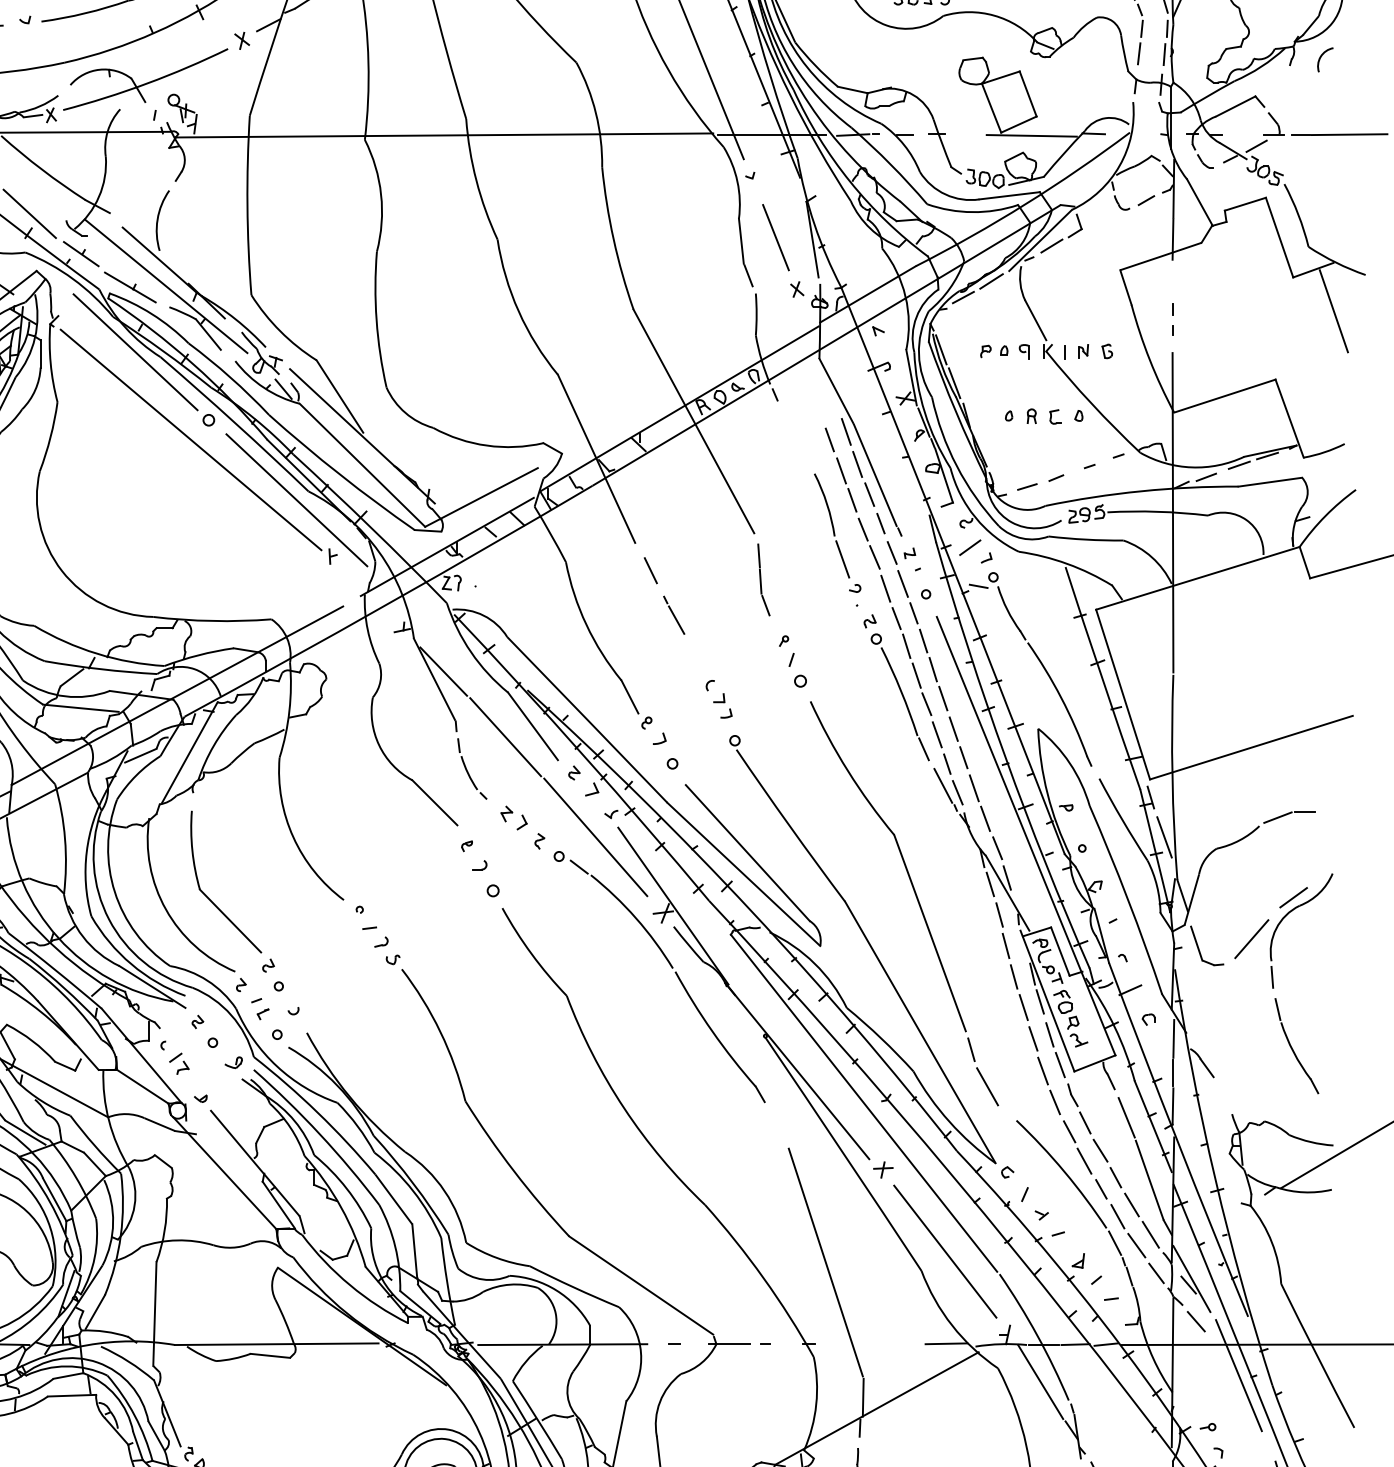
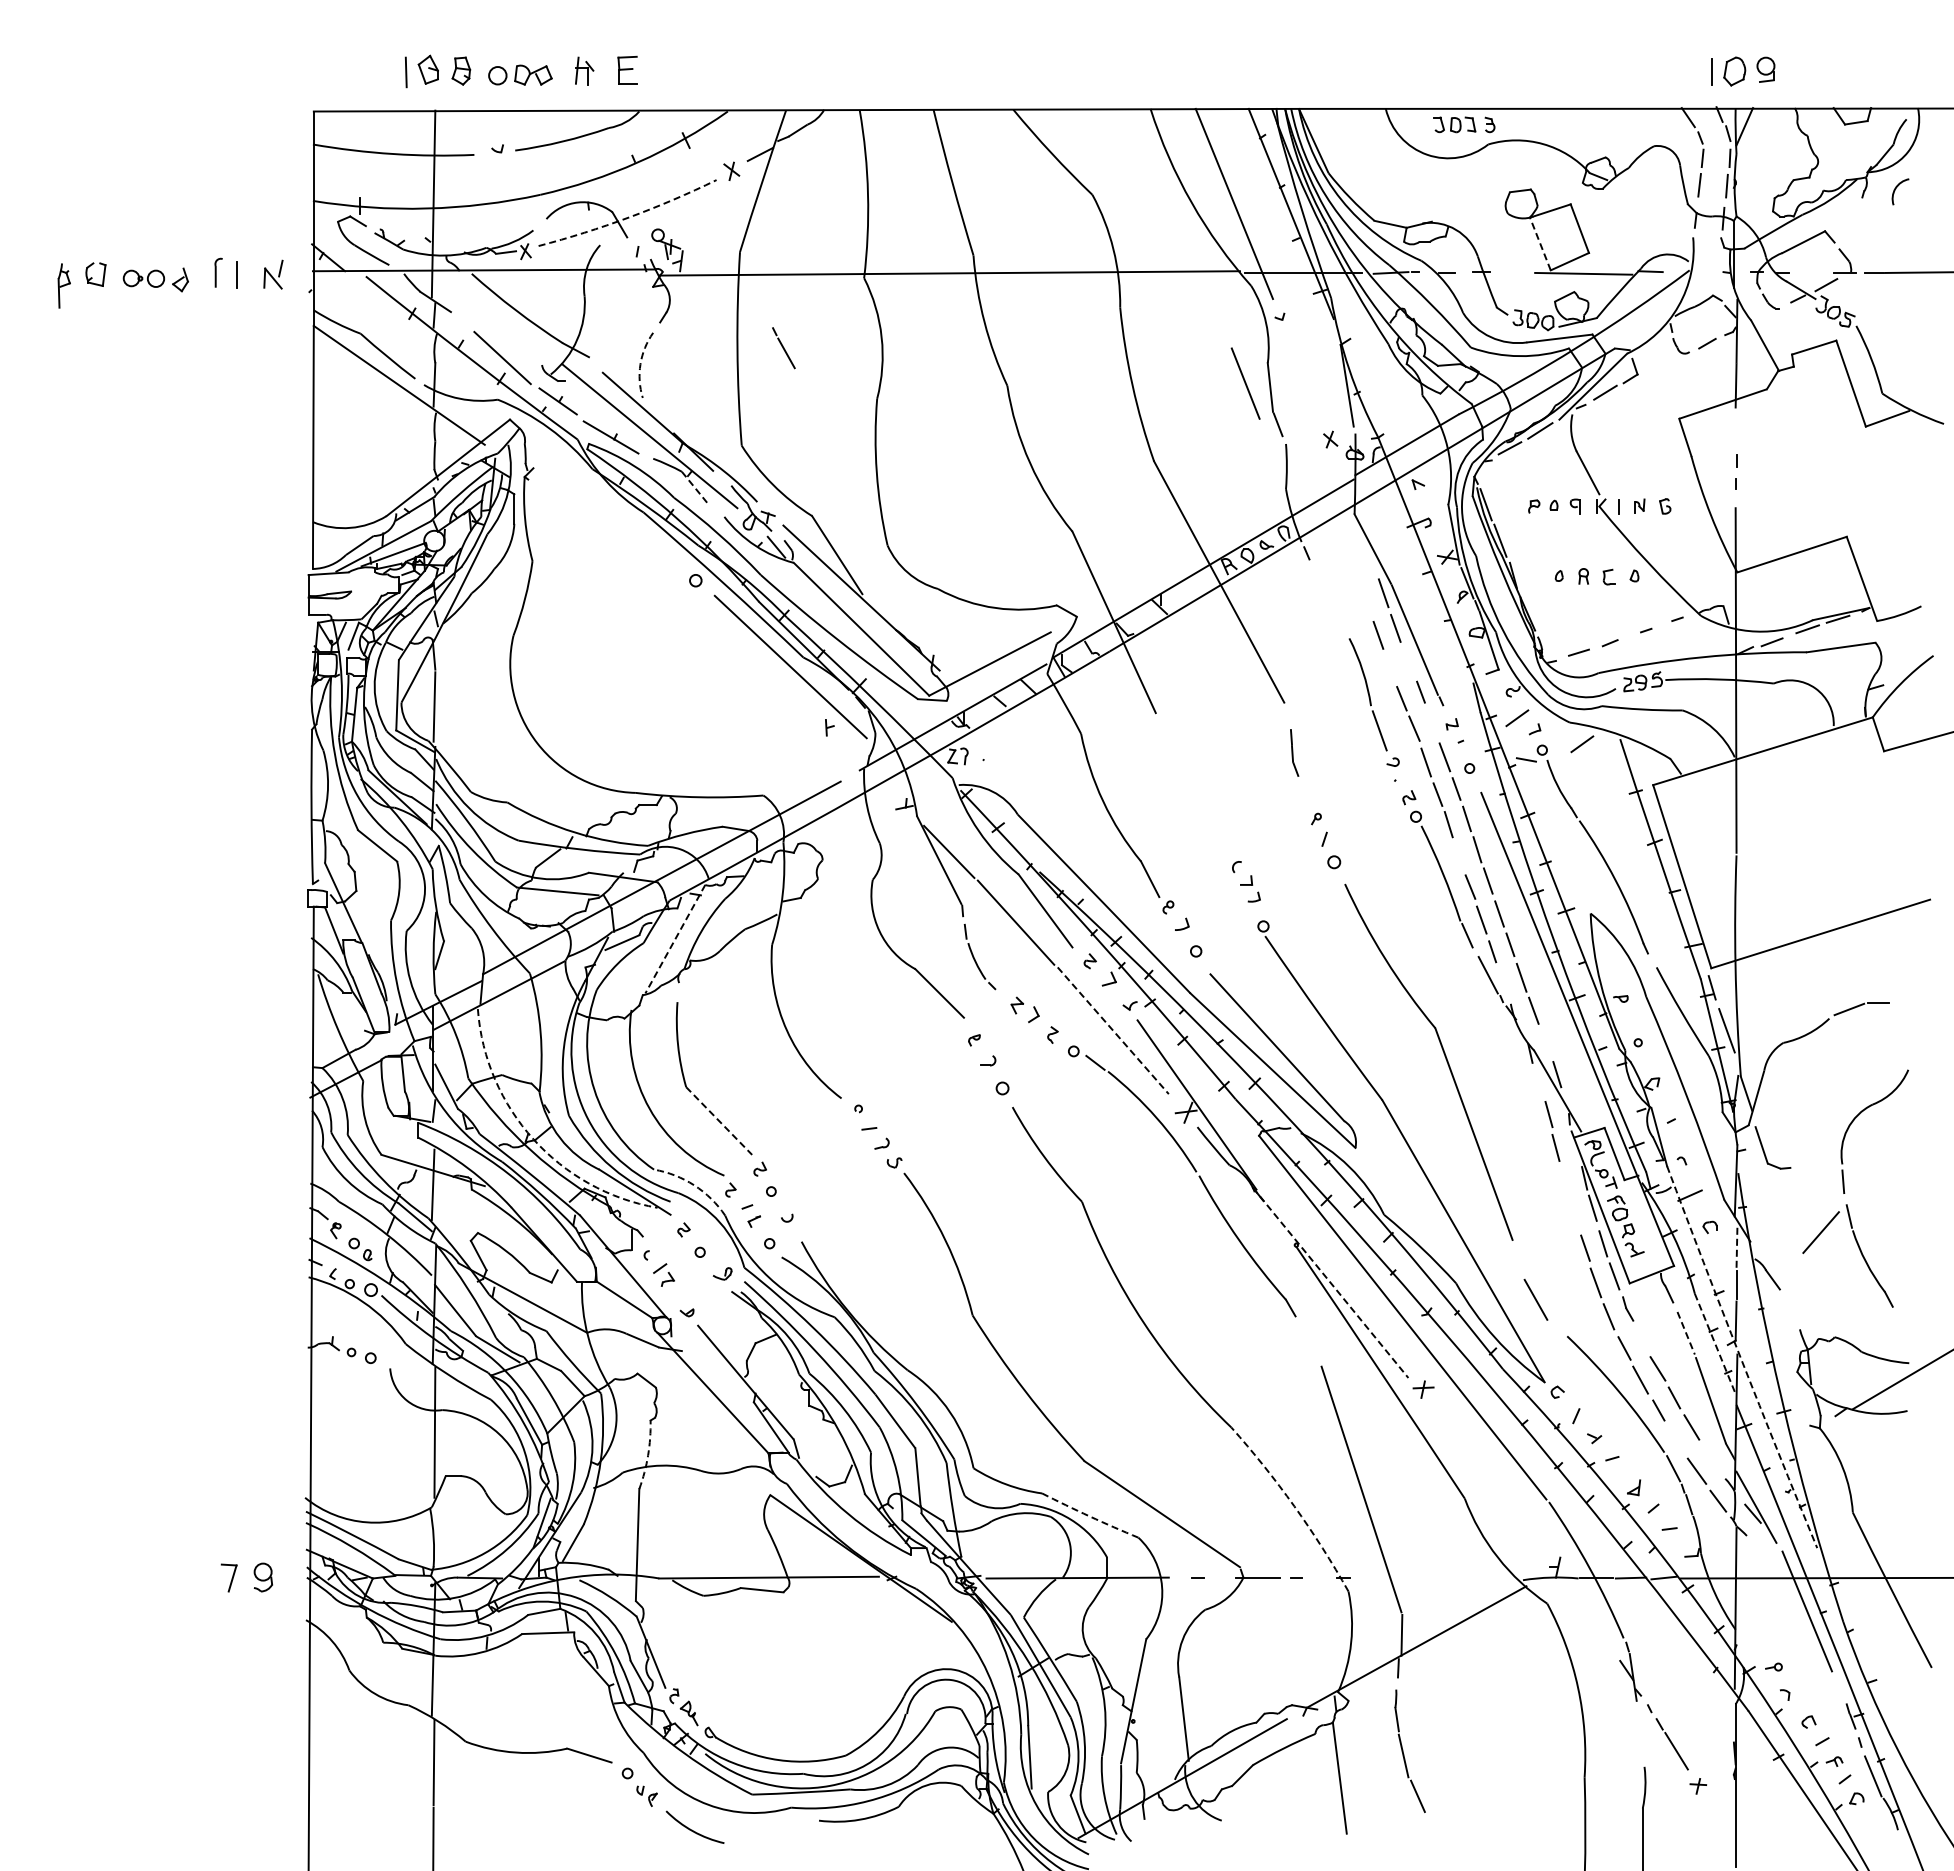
arc: (147, 83) -> (629, 217), solid -> dashed
line: (991, 107) -> (1540, 243), solid -> dashed
arc: (157, 219) -> (640, 364), solid -> dashed
line: (775, 237) -> (1245, 383), moved
line: (1333, 310) -> (1909, 462), removed
line: (208, 334) -> (695, 488), solid -> dashed
line: (135, 351) -> (616, 506), removed
line: (190, 439) -> (676, 601), removed
line: (829, 439) -> (1365, 601), removed
line: (869, 494) -> (1408, 660), removed
line: (851, 499) -> (1389, 666), removed
line: (891, 552) -> (1432, 723), removed
line: (650, 570) -> (1172, 742), removed
line: (1030, 572) -> (1582, 744), added
part: (763, 579) -> (1294, 752), size x0.6
line: (673, 615) -> (783, 348), moved
line: (916, 675) -> (1459, 856), removed
line: (190, 752) -> (675, 939), solid -> dashed
line: (957, 792) -> (1503, 982), removed
line: (595, 838) -> (1113, 1031), solid -> dashed
line: (997, 848) -> (1546, 1042), removed
line: (989, 884) -> (1538, 1081), removed
line: (1293, 897) -> (1866, 1095), removed
line: (230, 921) -> (719, 1121), solid -> dashed
arc: (58, 938) -> (533, 1139), solid -> dashed
line: (1251, 939) -> (1820, 1232), moved
line: (1013, 976) -> (1564, 1180), removed
arc: (207, 980) -> (694, 1185), solid -> dashed
line: (1023, 1006) -> (1574, 1213), removed
line: (1173, 1039) -> (1736, 1248), solid -> dashed
line: (971, 1049) -> (1518, 1259), removed
line: (797, 1070) -> (1330, 1282), solid -> dashed
line: (1127, 1117) -> (1686, 1333), solid -> dashed
line: (1085, 1122) -> (1641, 1338), removed
line: (1152, 1126) -> (1714, 1342), solid -> dashed
arc: (1177, 1140) -> (1740, 1357), solid -> dashed
line: (1117, 1216) -> (1676, 1439), removed
arc: (165, 1231) -> (648, 1455), solid -> dashed
line: (1150, 1234) -> (1711, 1459), removed
line: (945, 1251) -> (1490, 1477), removed
arc: (763, 1278) -> (1294, 1506), solid -> dashed
arc: (573, 1287) -> (1089, 1516), solid -> dashed
line: (1196, 1320) -> (1761, 1552), removed
line: (946, 1343) -> (1491, 1576), removed
line: (1039, 1382) -> (1592, 1618), removed

